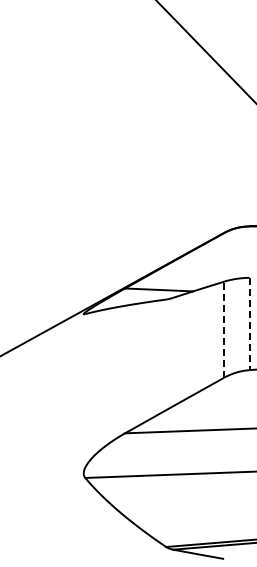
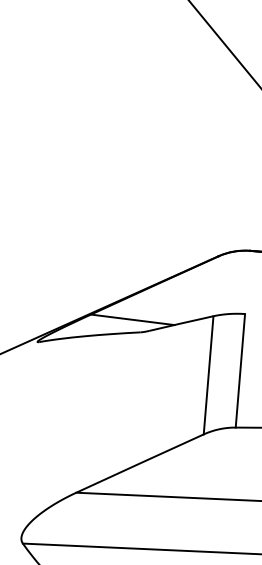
line: (249, 324) -> (240, 371), dashed -> solid
line: (224, 329) -> (209, 375), dashed -> solid

